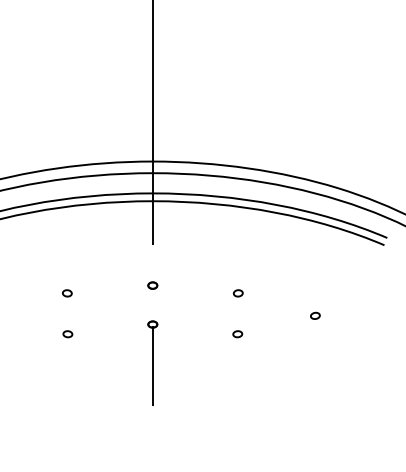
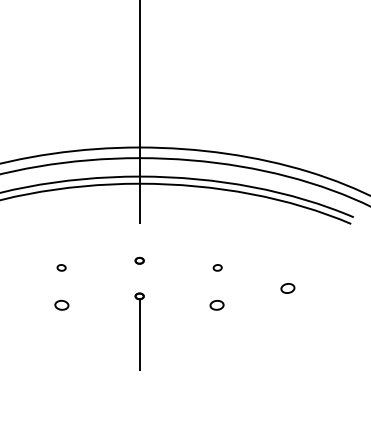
part: (315, 315) -> (288, 288), size x1.6
part: (68, 333) -> (62, 304), size x1.6
part: (238, 333) -> (217, 304), size x1.6

